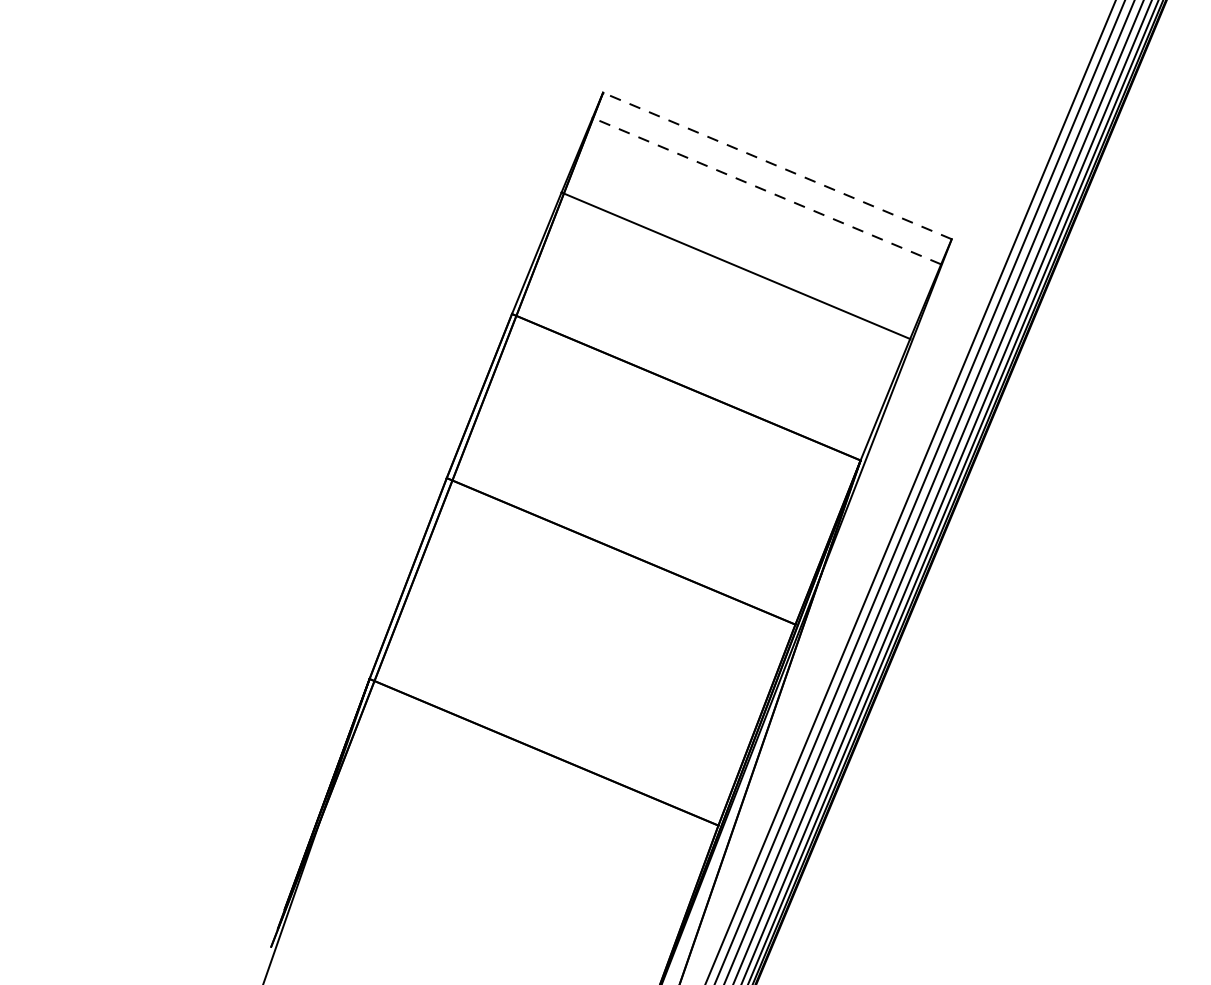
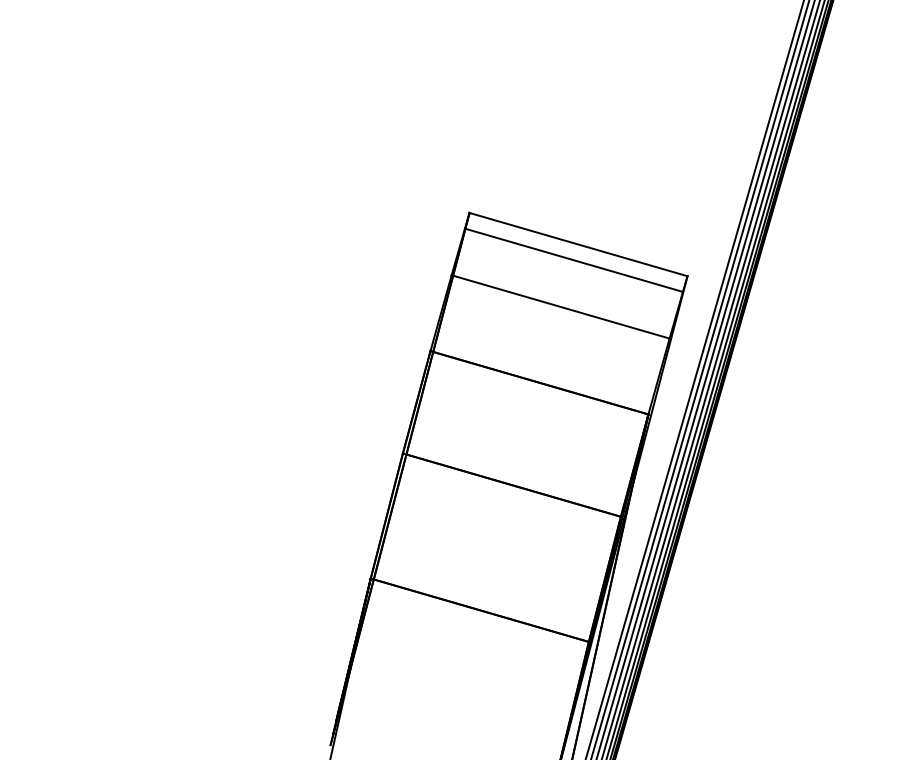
line: (777, 165) -> (578, 244), dashed -> solid
line: (766, 191) -> (573, 260), dashed -> solid

